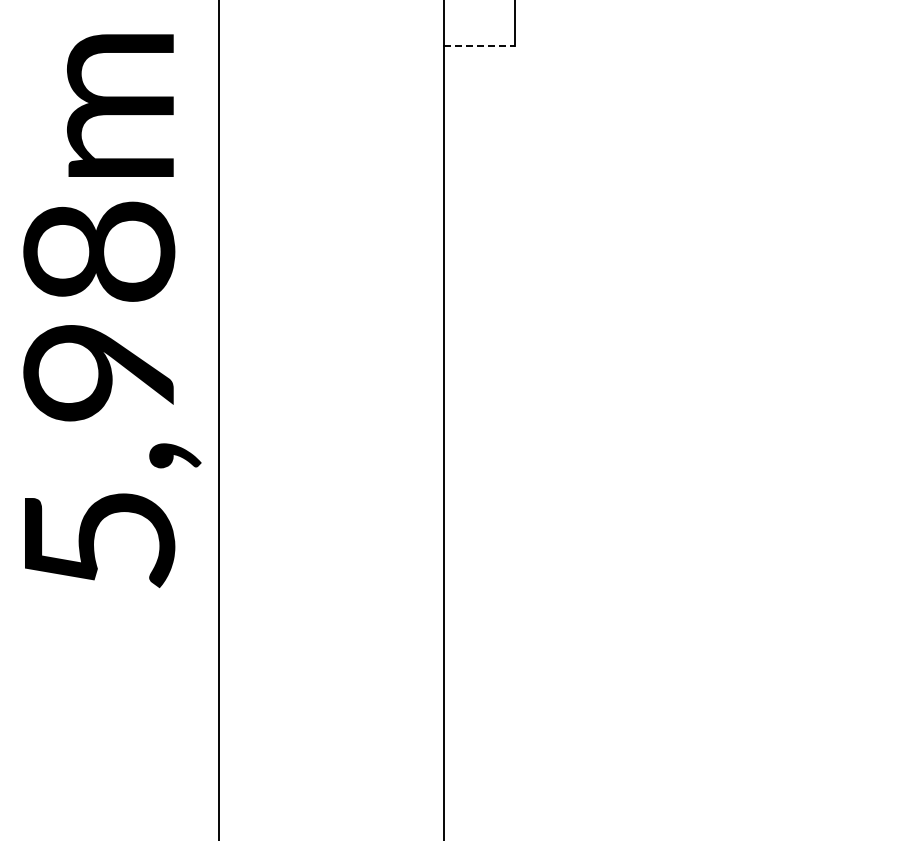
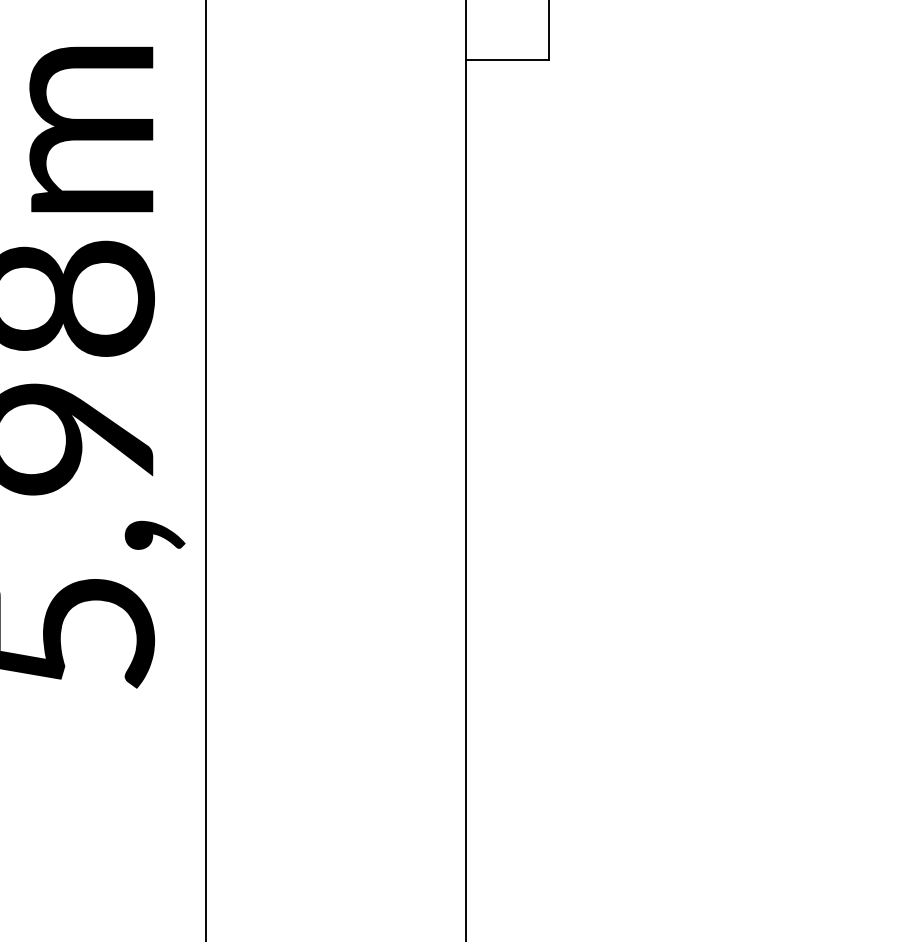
line: (479, 45) -> (507, 59), dashed -> solid

